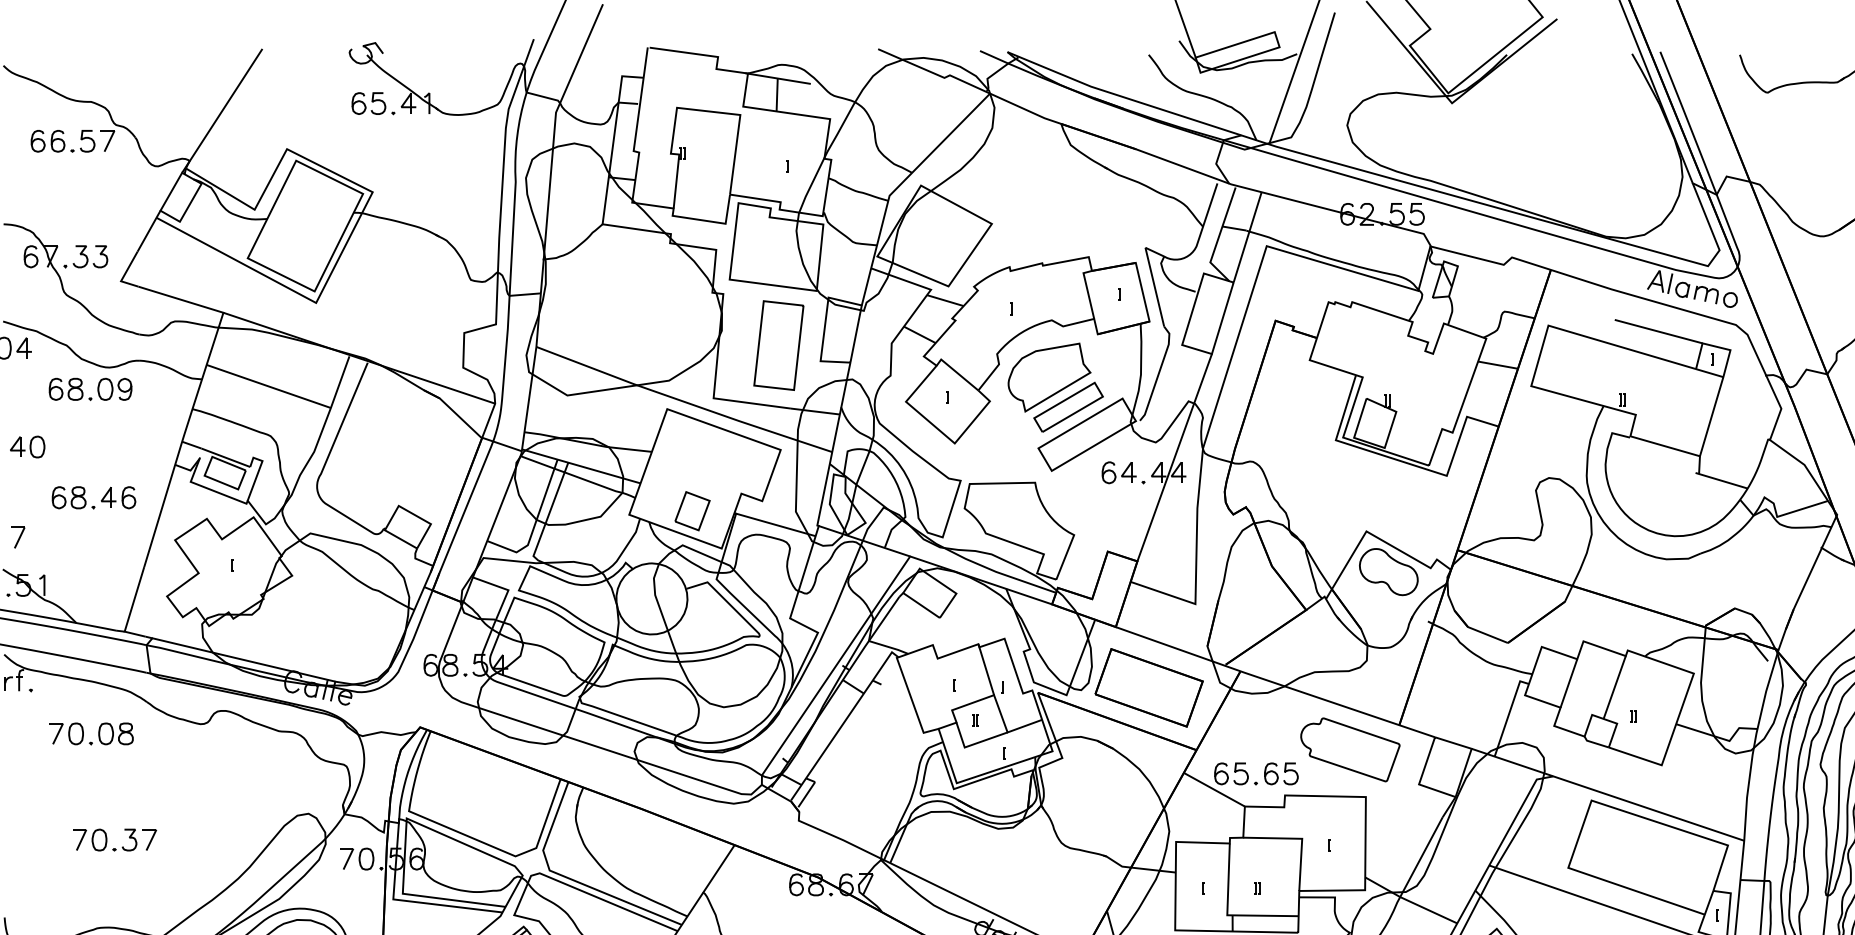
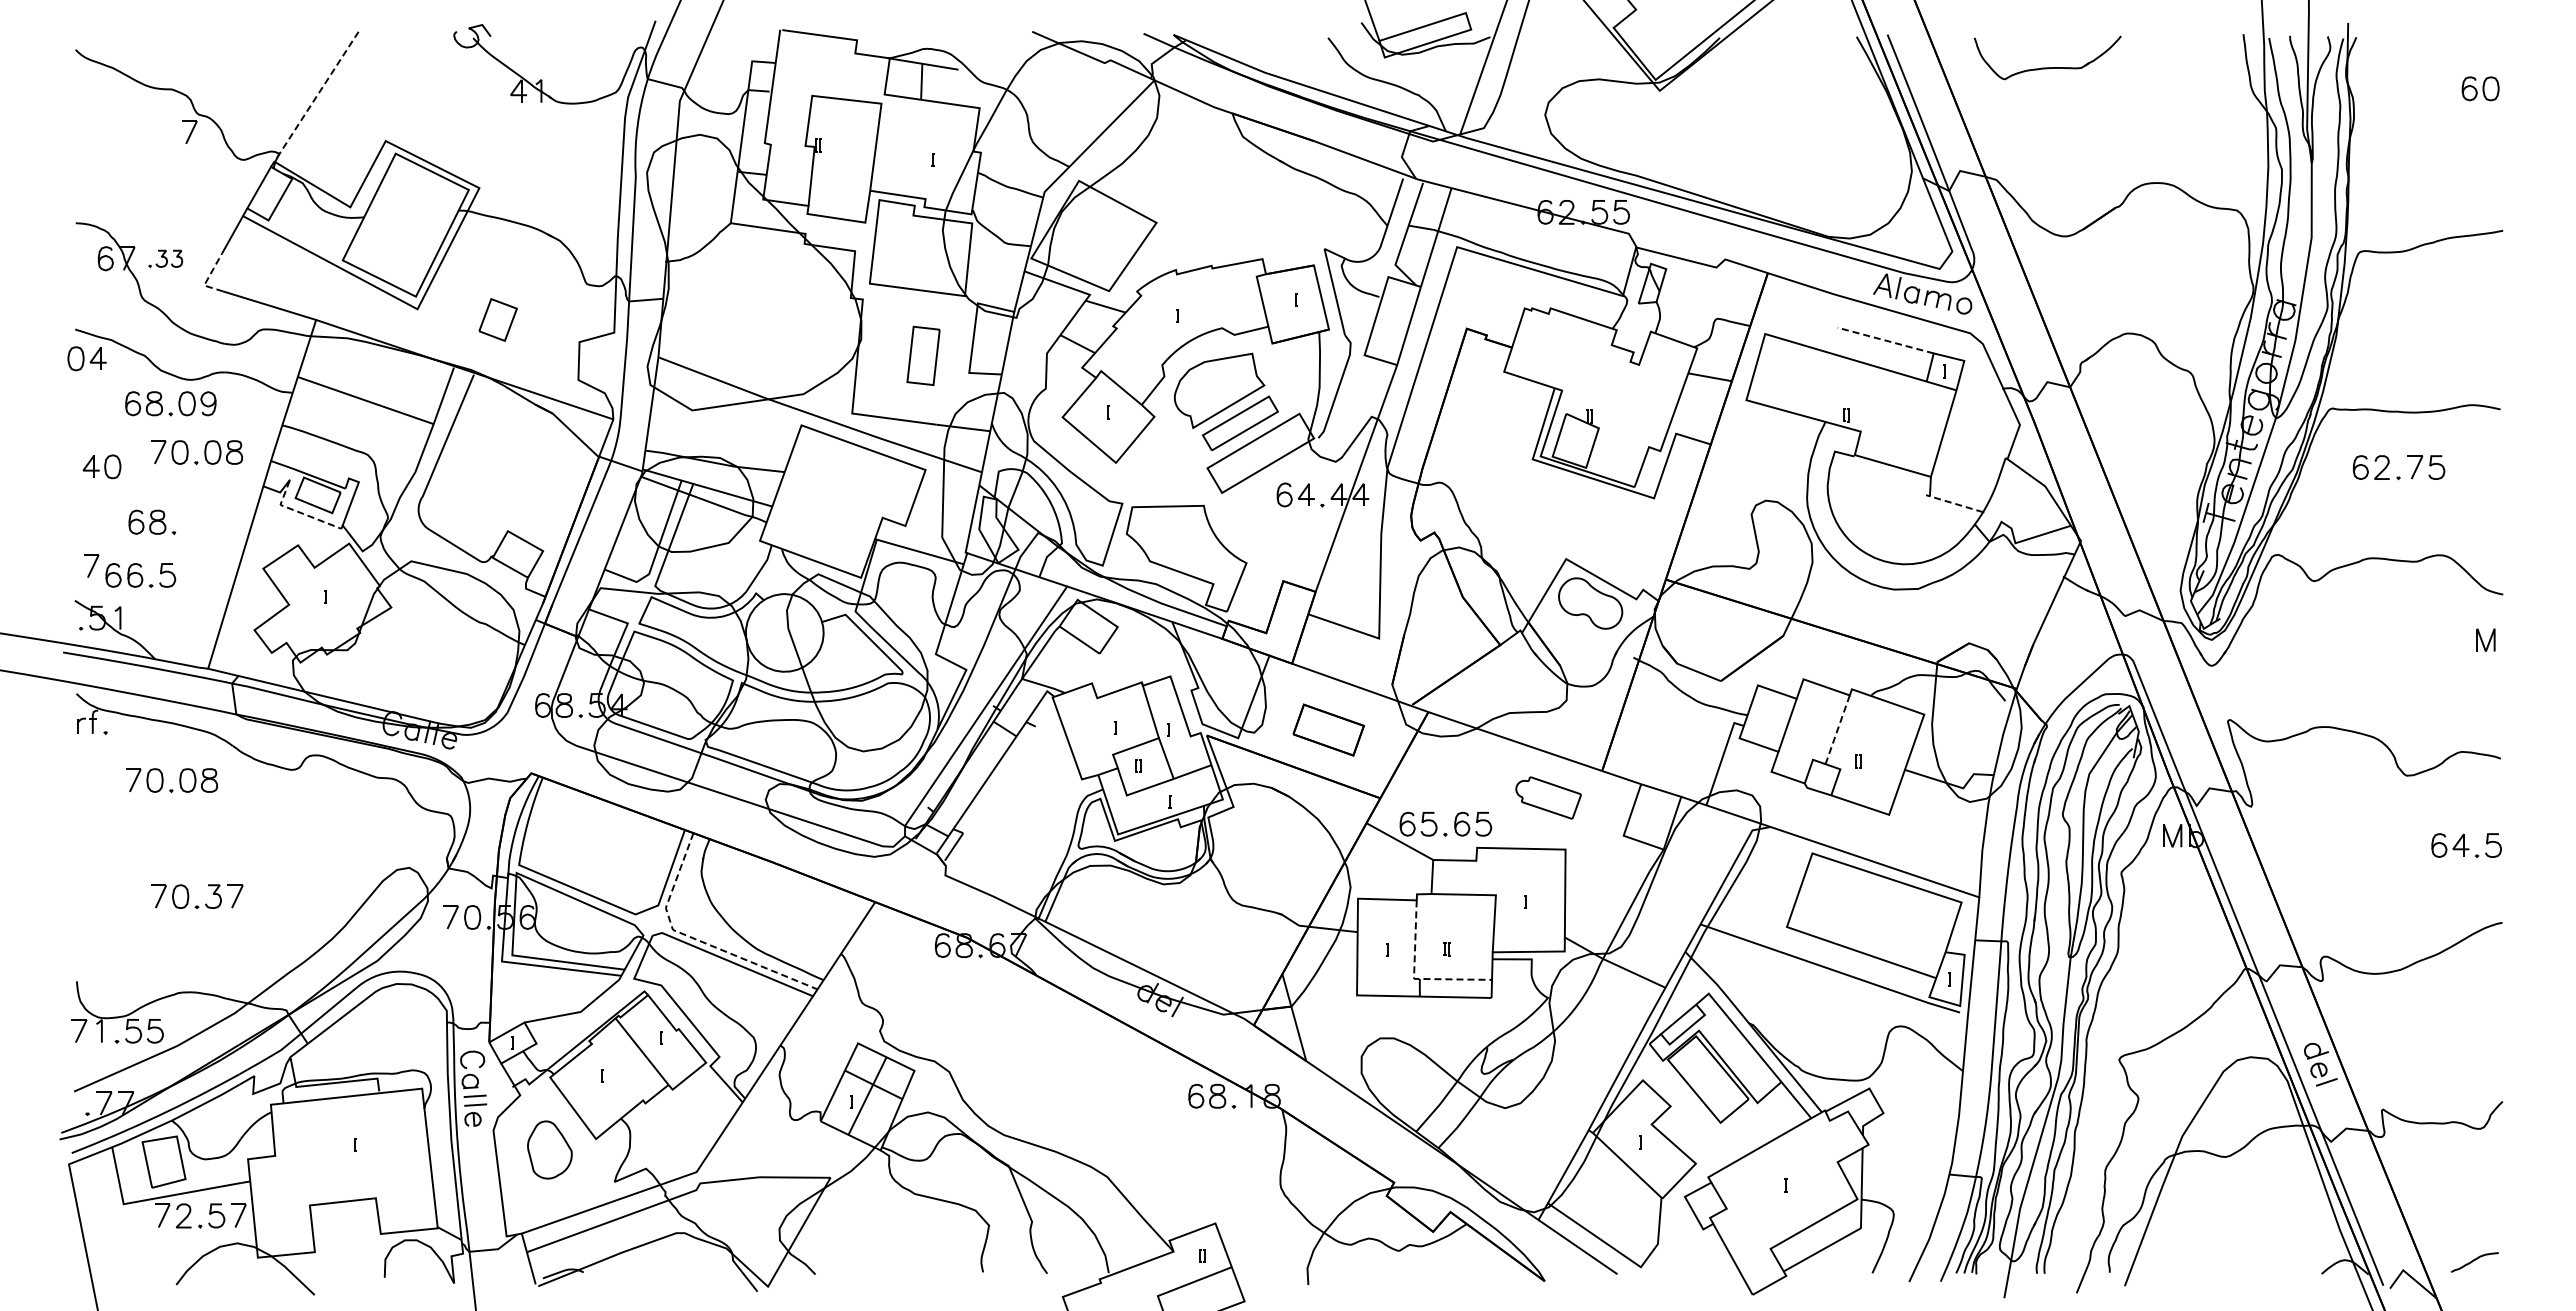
part: (373, 102) -> (480, 90), removed
line: (221, 111) -> (314, 99), solid -> dashed
part: (62, 141) -> (140, 575), moved
part: (85, 256) -> (165, 258), size x0.7
line: (124, 273) -> (208, 277), solid -> dashed
line: (1658, 331) -> (1885, 340), solid -> dashed
part: (778, 345) -> (923, 355), size x0.6
part: (106, 433) -> (188, 452), added
line: (1721, 480) -> (1954, 503), solid -> dashed
line: (207, 488) -> (298, 512), solid -> dashed
part: (118, 497) -> (201, 521), removed
part: (691, 510) -> (497, 319), moved
part: (1149, 687) -> (1328, 729), size x0.6
line: (1614, 689) -> (1837, 731), solid -> dashed
part: (1350, 749) -> (1548, 797), size x0.6
line: (571, 879) -> (696, 939), solid -> dashed
line: (1227, 914) -> (1414, 978), solid -> dashed

